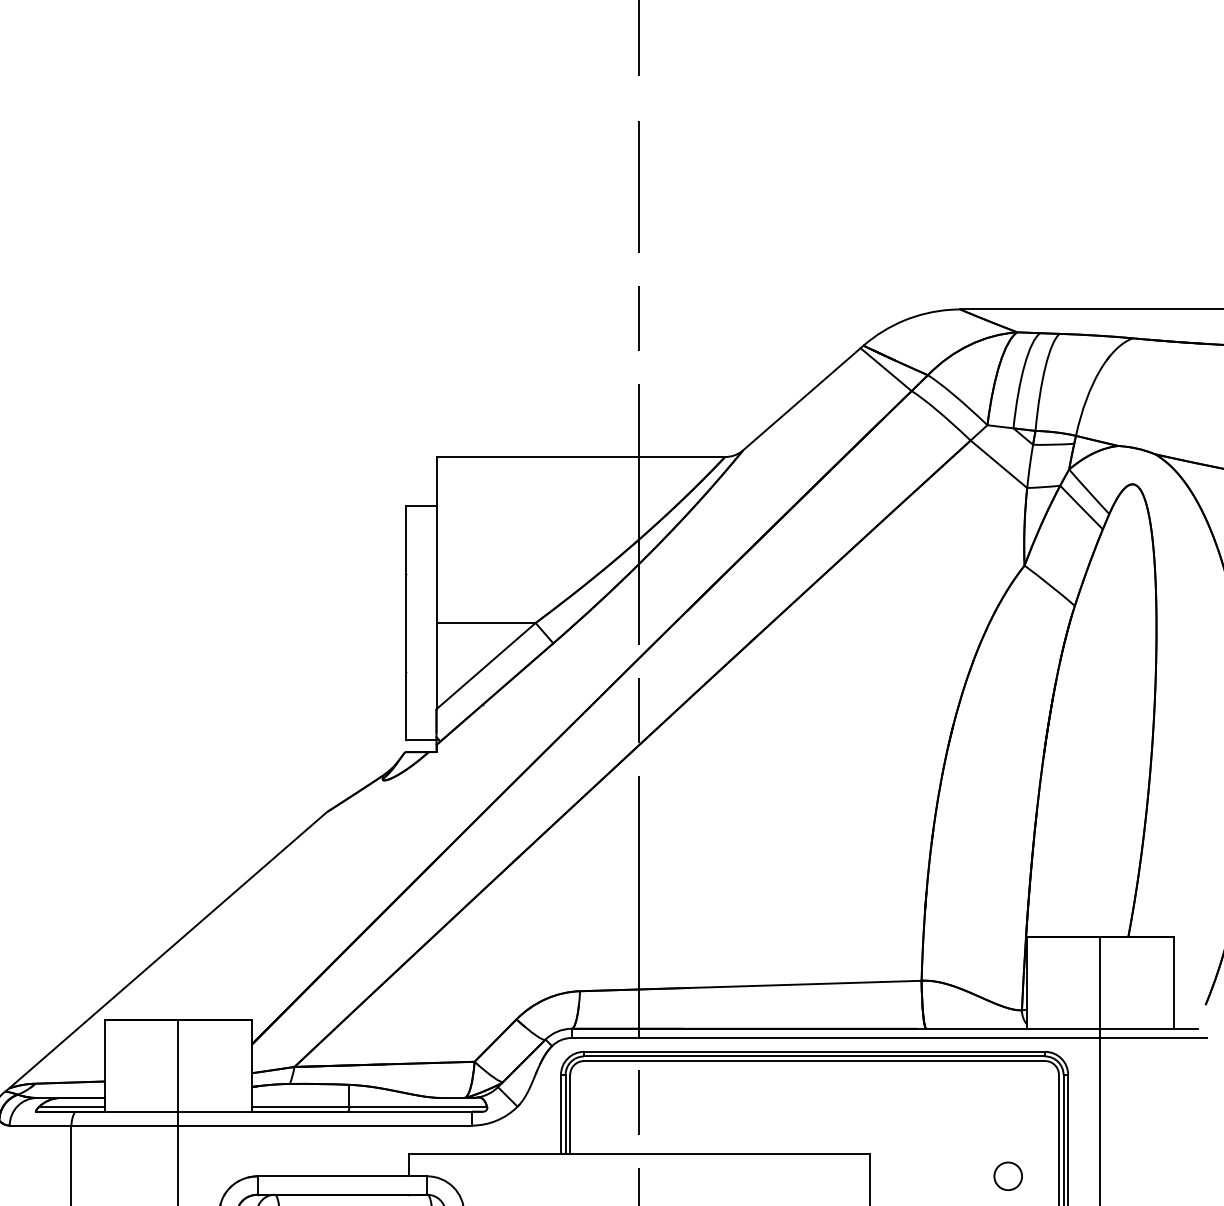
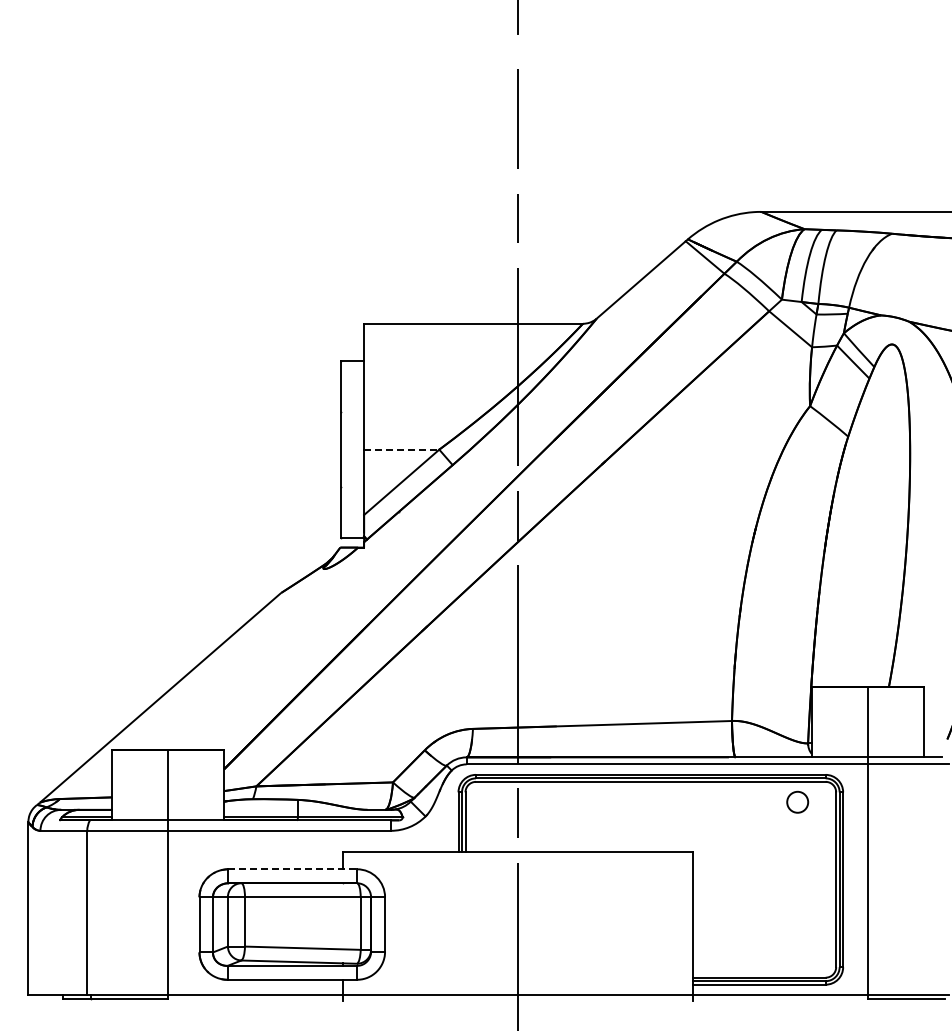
line: (485, 622) -> (401, 449), solid -> dashed
circle: (1007, 1175) -> (797, 801), moved
line: (343, 1176) -> (293, 869), solid -> dashed

